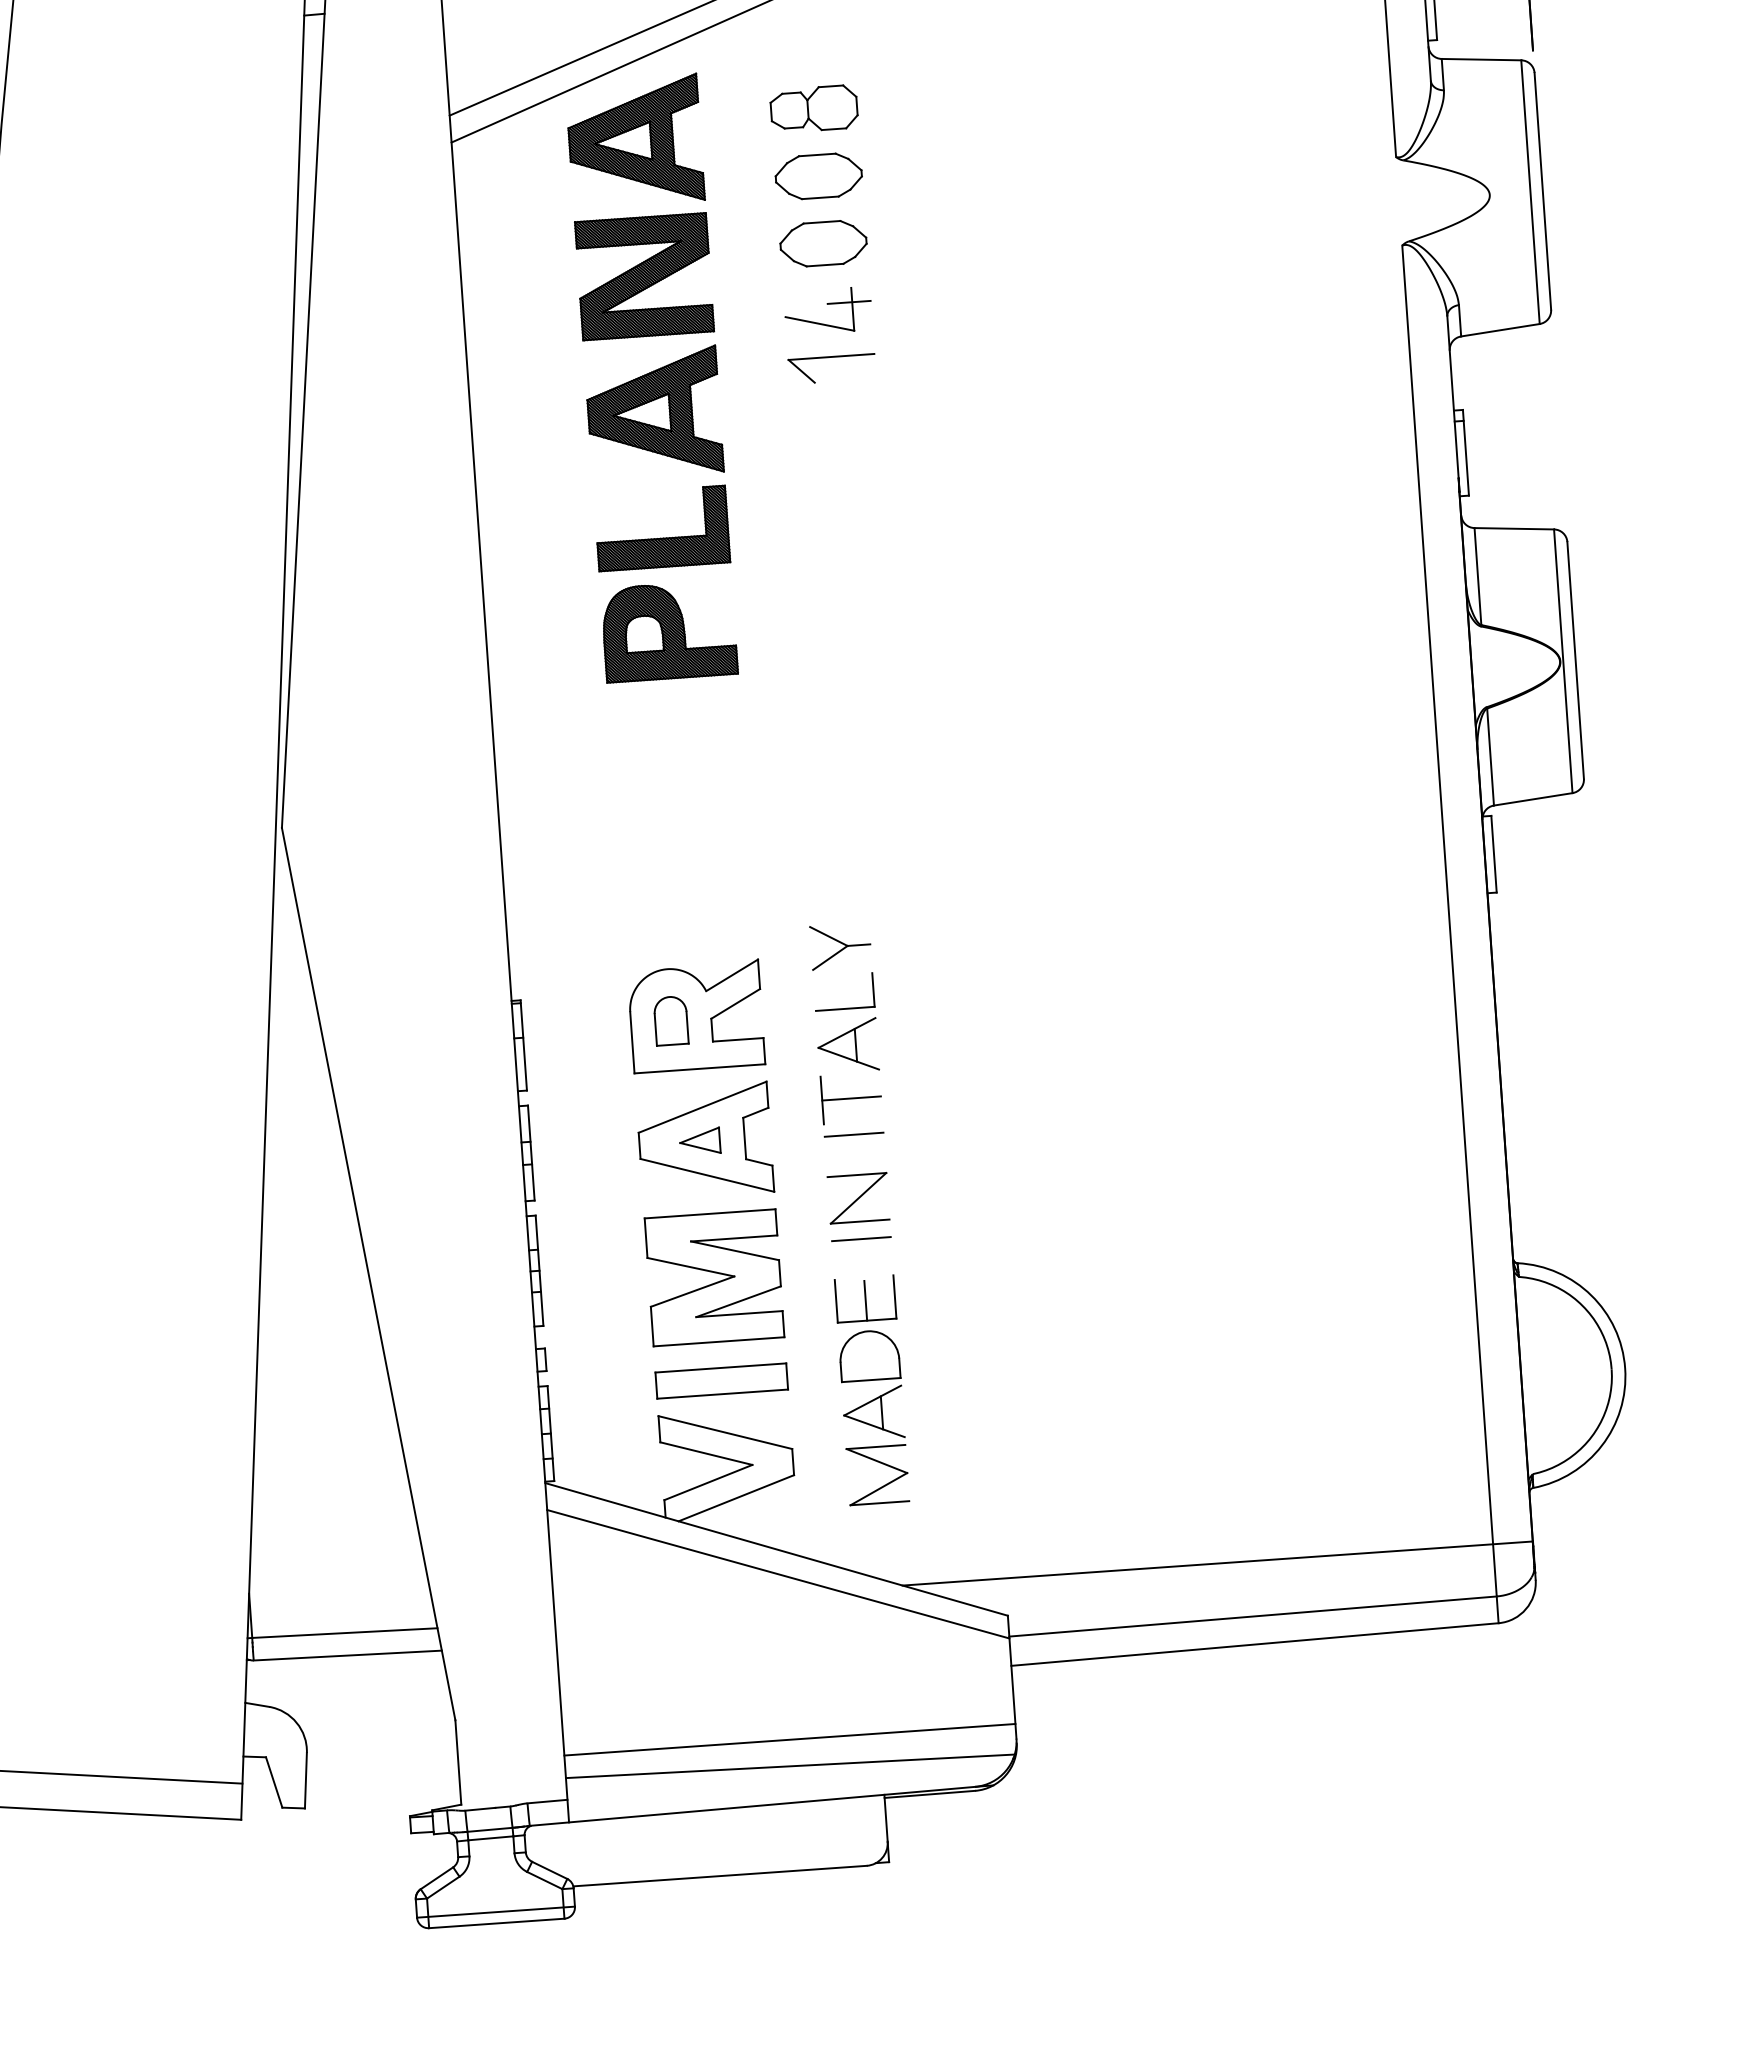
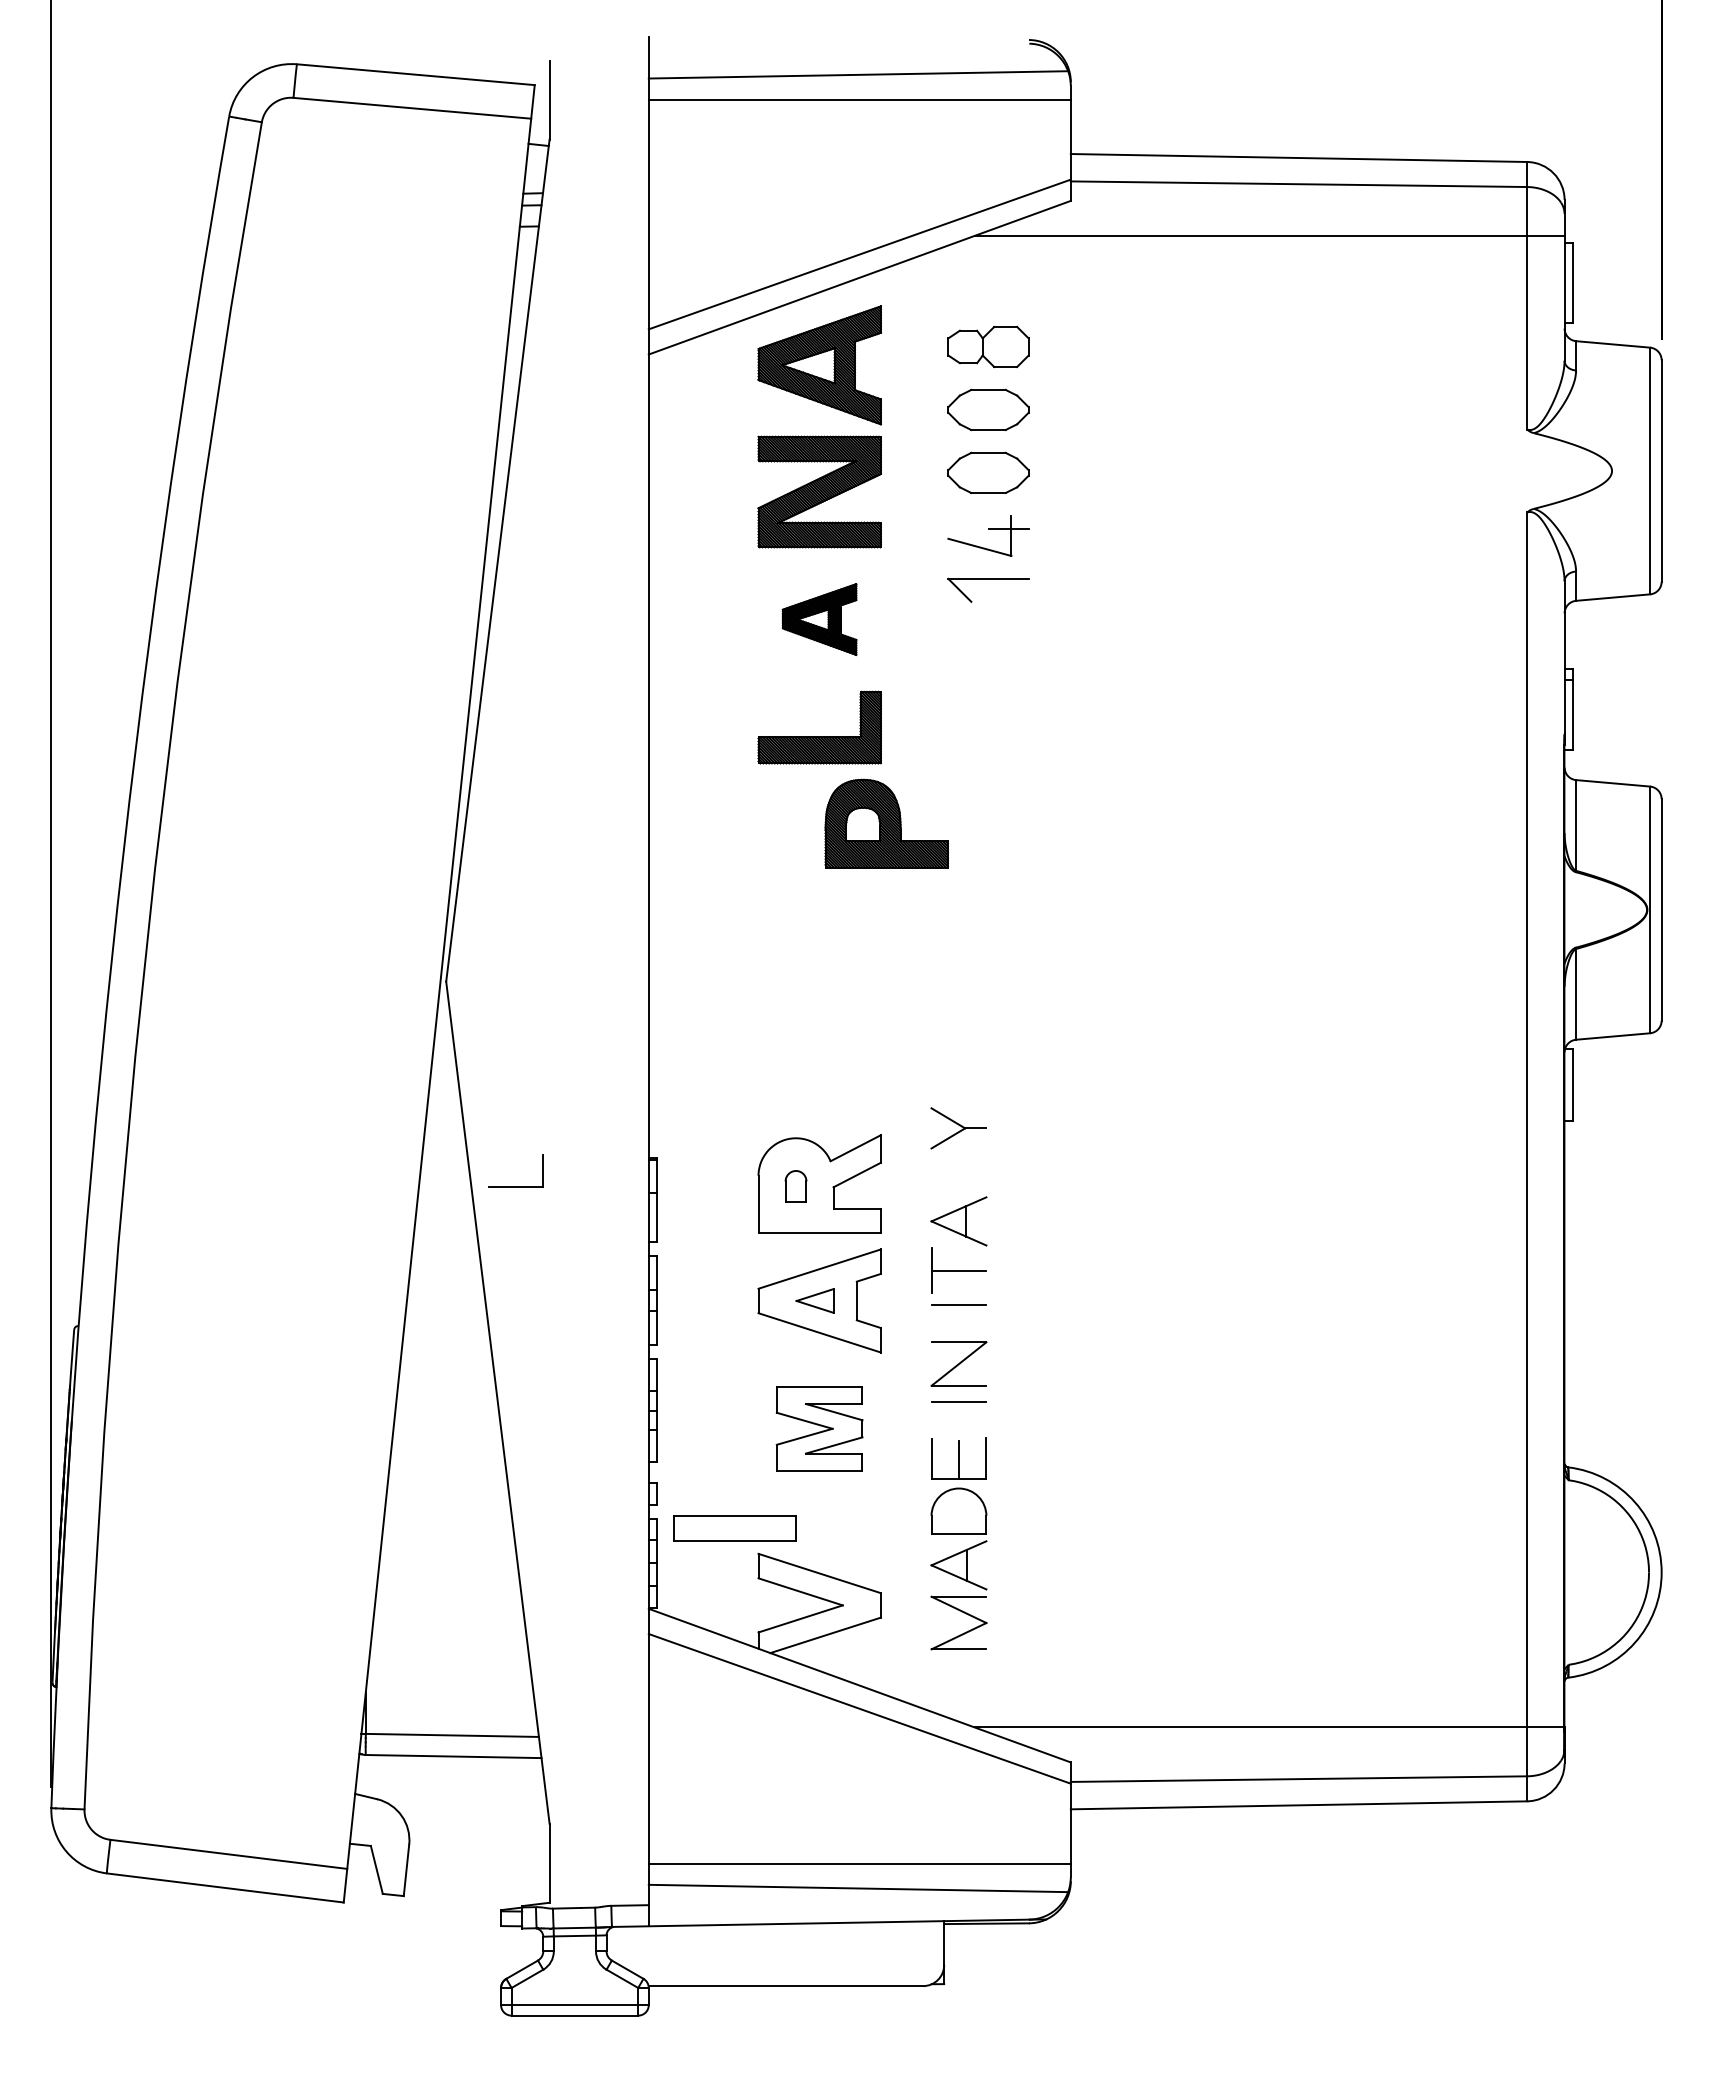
part: (653, 412) -> (819, 619), size x0.6
part: (669, 630) -> (886, 823), moved
part: (844, 1008) -> (515, 1186), moved
part: (670, 1020) -> (795, 1186), size x0.7
part: (714, 1277) -> (819, 1428), size x0.7
part: (721, 1381) -> (734, 1528), moved

